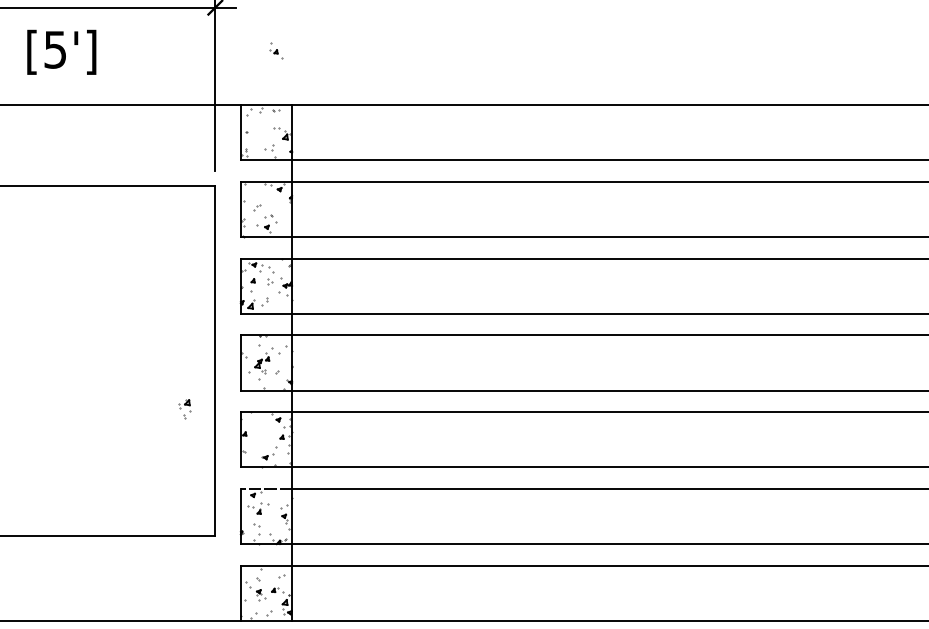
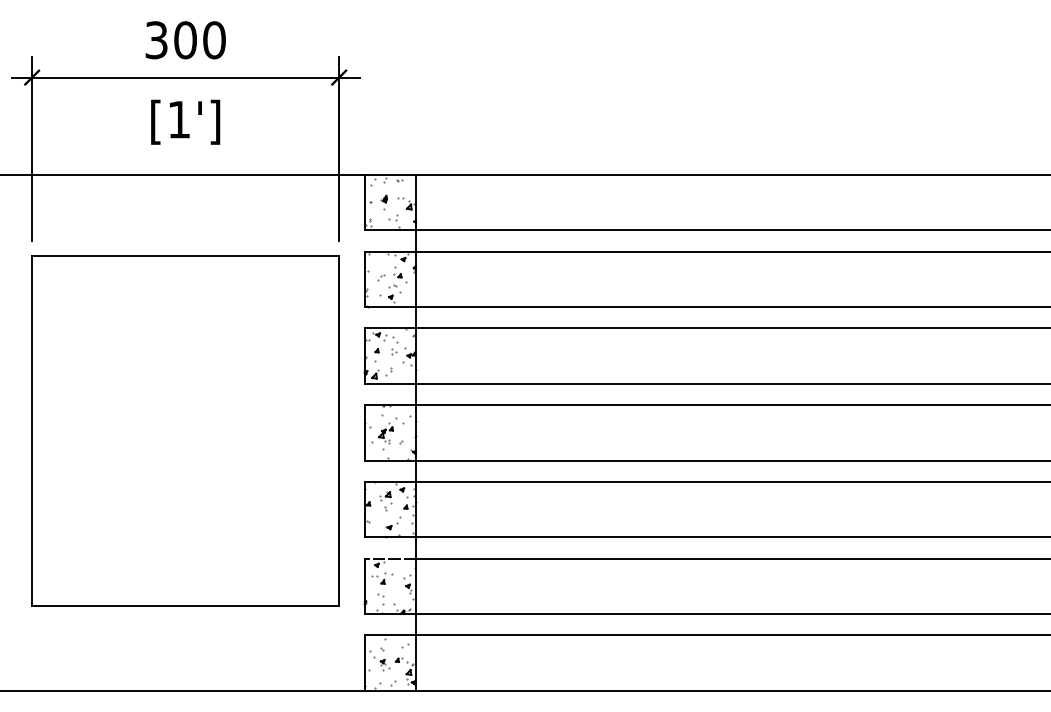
text: (54, 49) -> (178, 119), [5'] -> [1']
part: (276, 50) -> (400, 274), moved
part: (260, 132) -> (384, 202), added
part: (184, 409) -> (385, 501), moved

